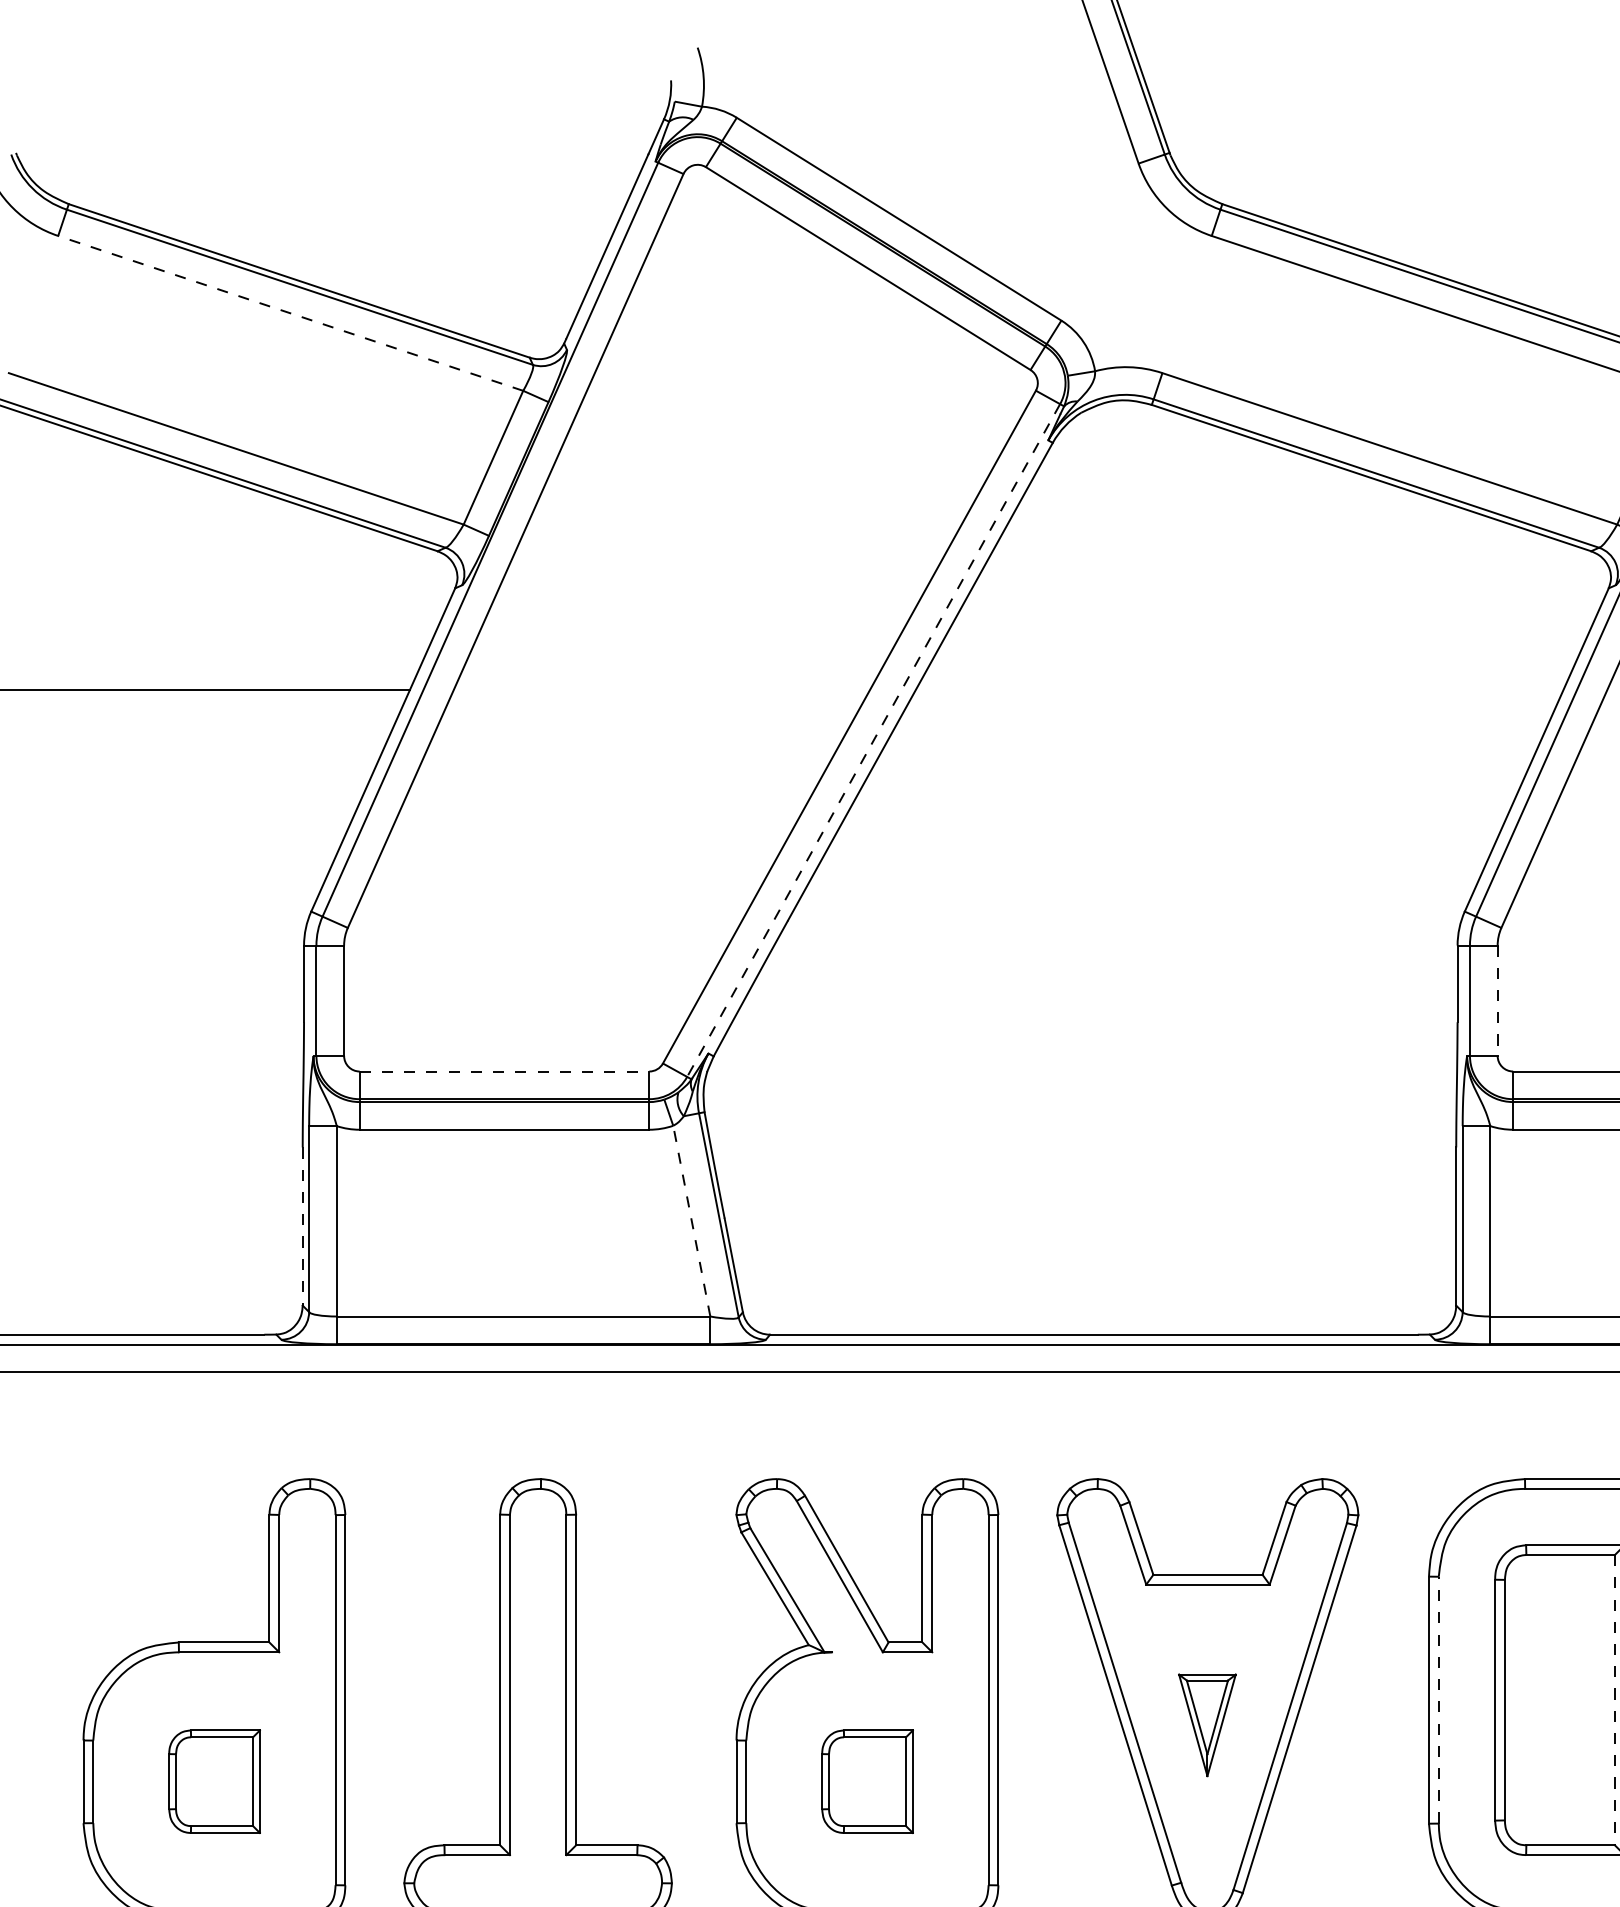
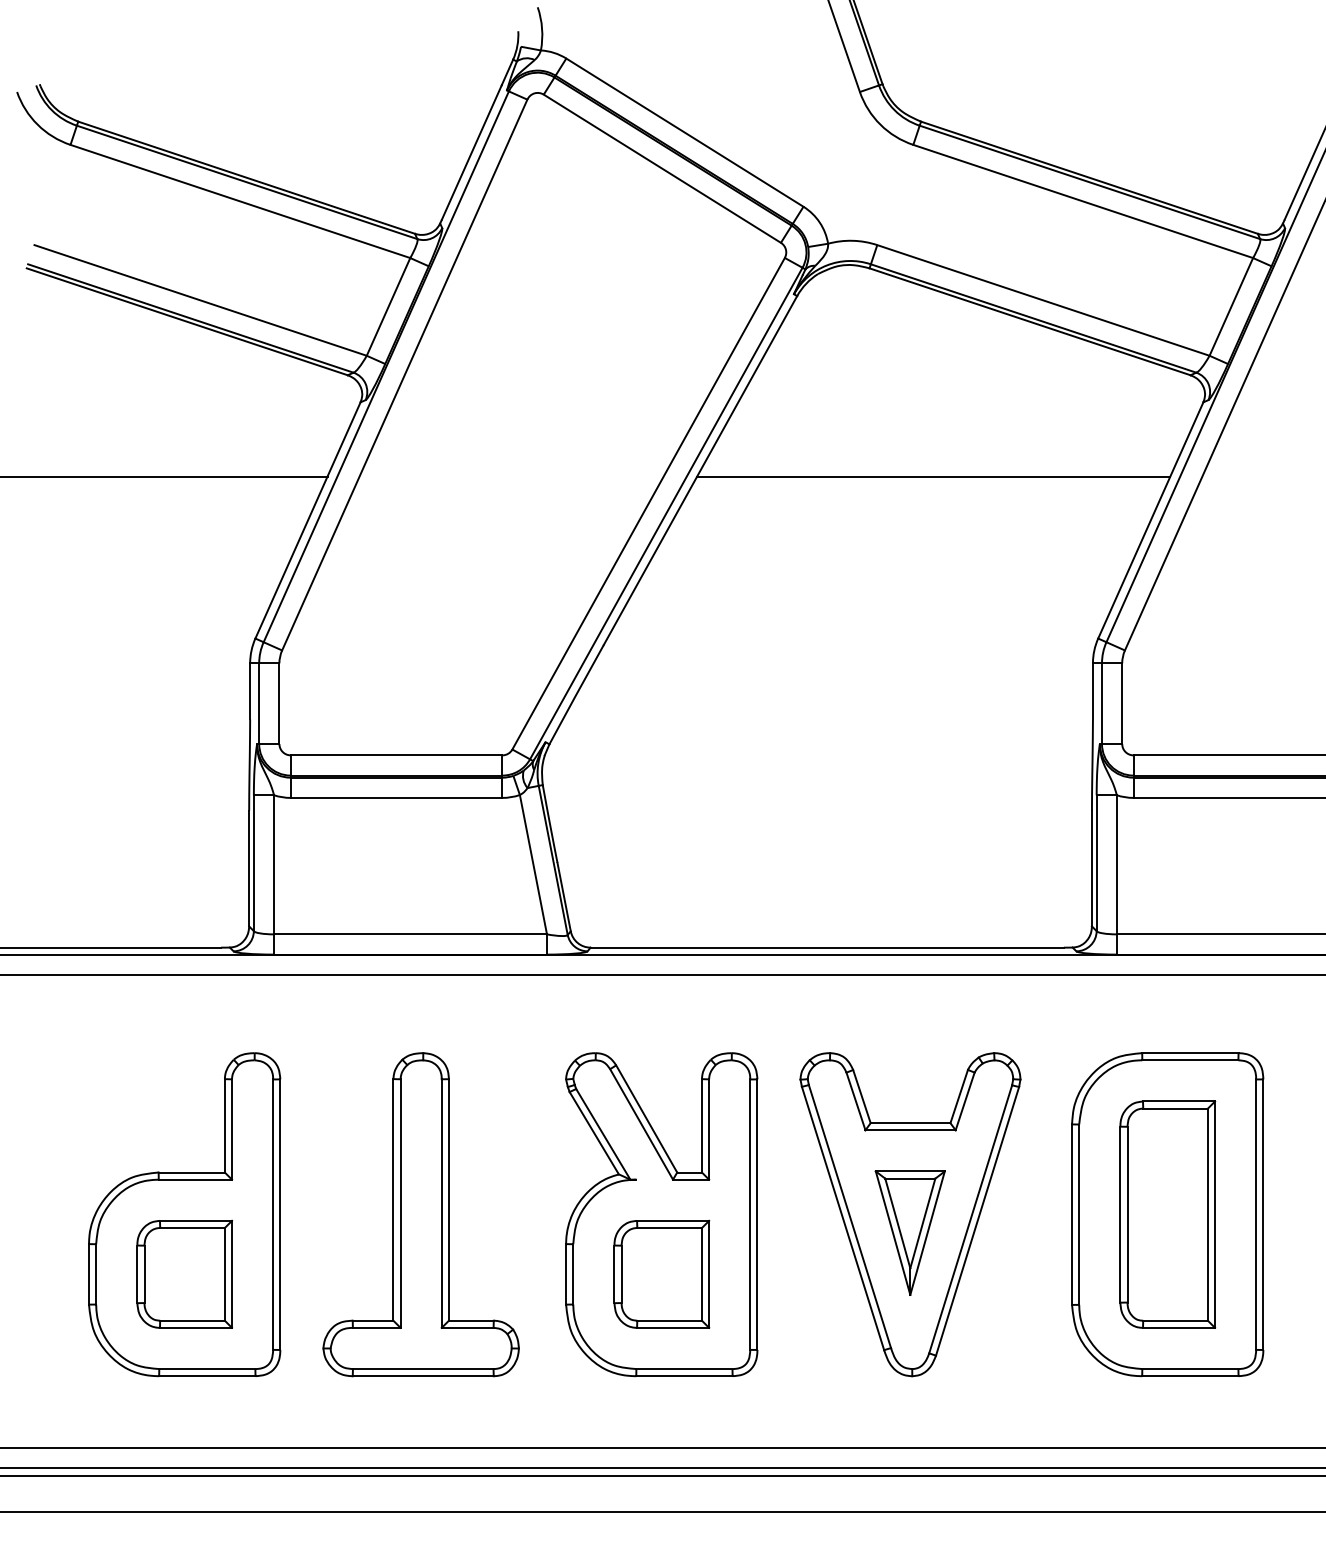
line: (289, 313) -> (239, 201), dashed -> solid
line: (1239, 689) -> (933, 476), added
line: (873, 740) -> (666, 513), dashed -> solid
line: (1498, 1001) -> (1122, 704), dashed -> solid
line: (504, 1071) -> (396, 755), dashed -> solid
line: (691, 1220) -> (533, 864), dashed -> solid
line: (303, 1226) -> (249, 868), dashed -> solid
line: (1439, 1699) -> (1079, 1214), dashed -> solid
line: (1614, 1701) -> (1207, 1215), dashed -> solid
part: (1206, 1724) -> (909, 1232), size x1.67
part: (214, 1780) -> (184, 1273), size x1.43
part: (867, 1780) -> (661, 1273), size x1.43

